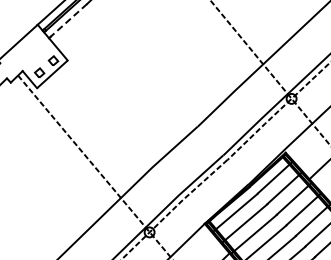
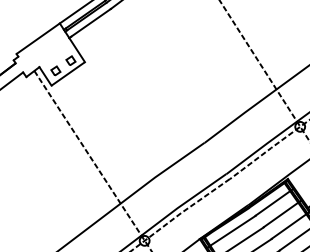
line: (68, 21) -> (90, 23), dashed -> solid

